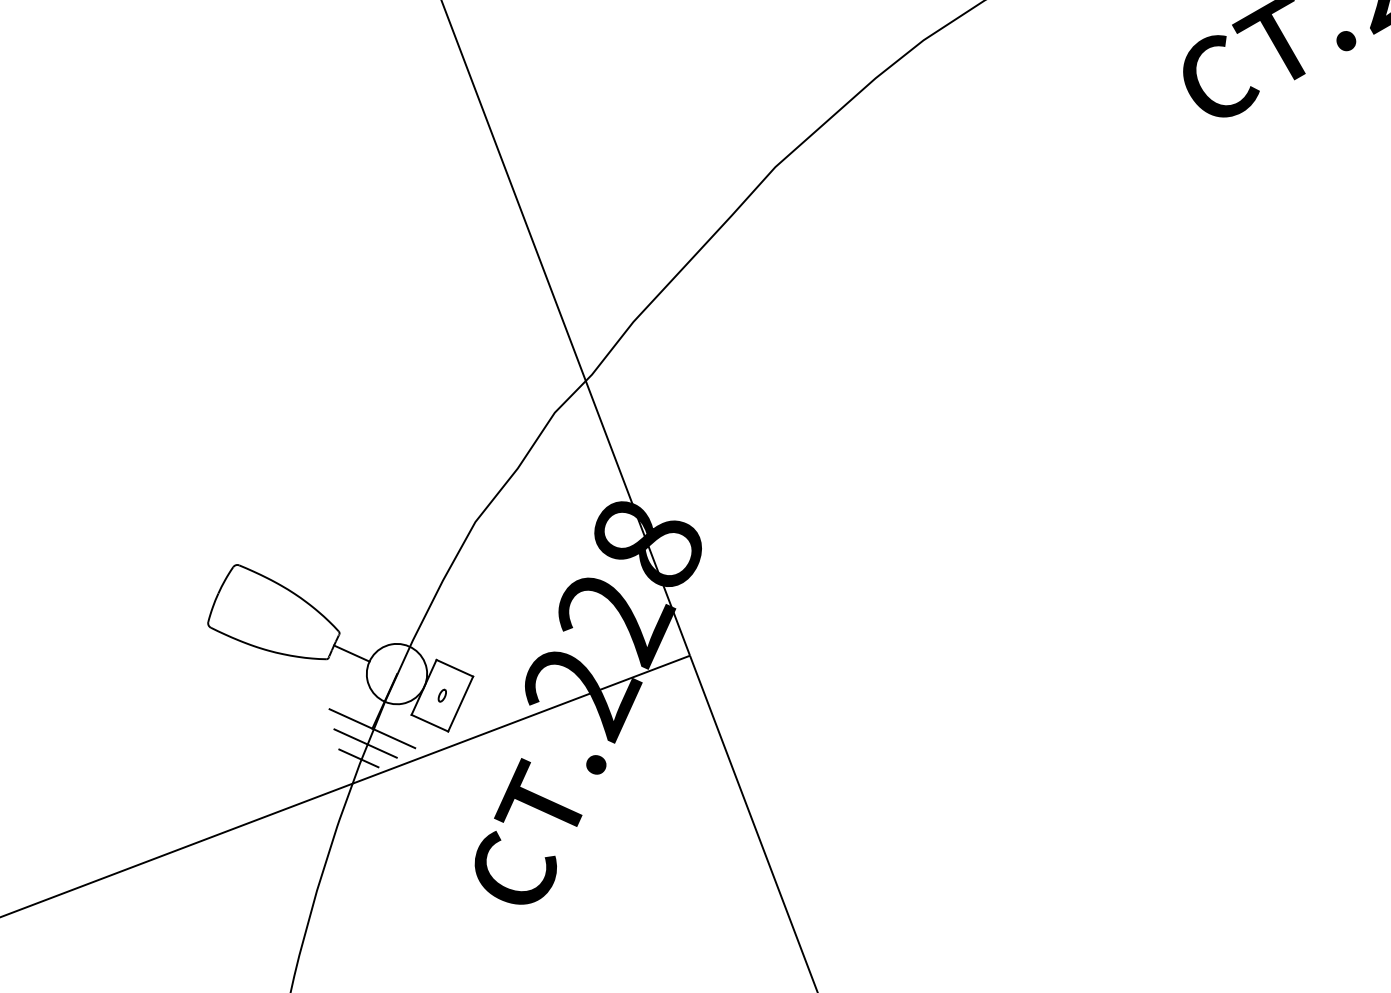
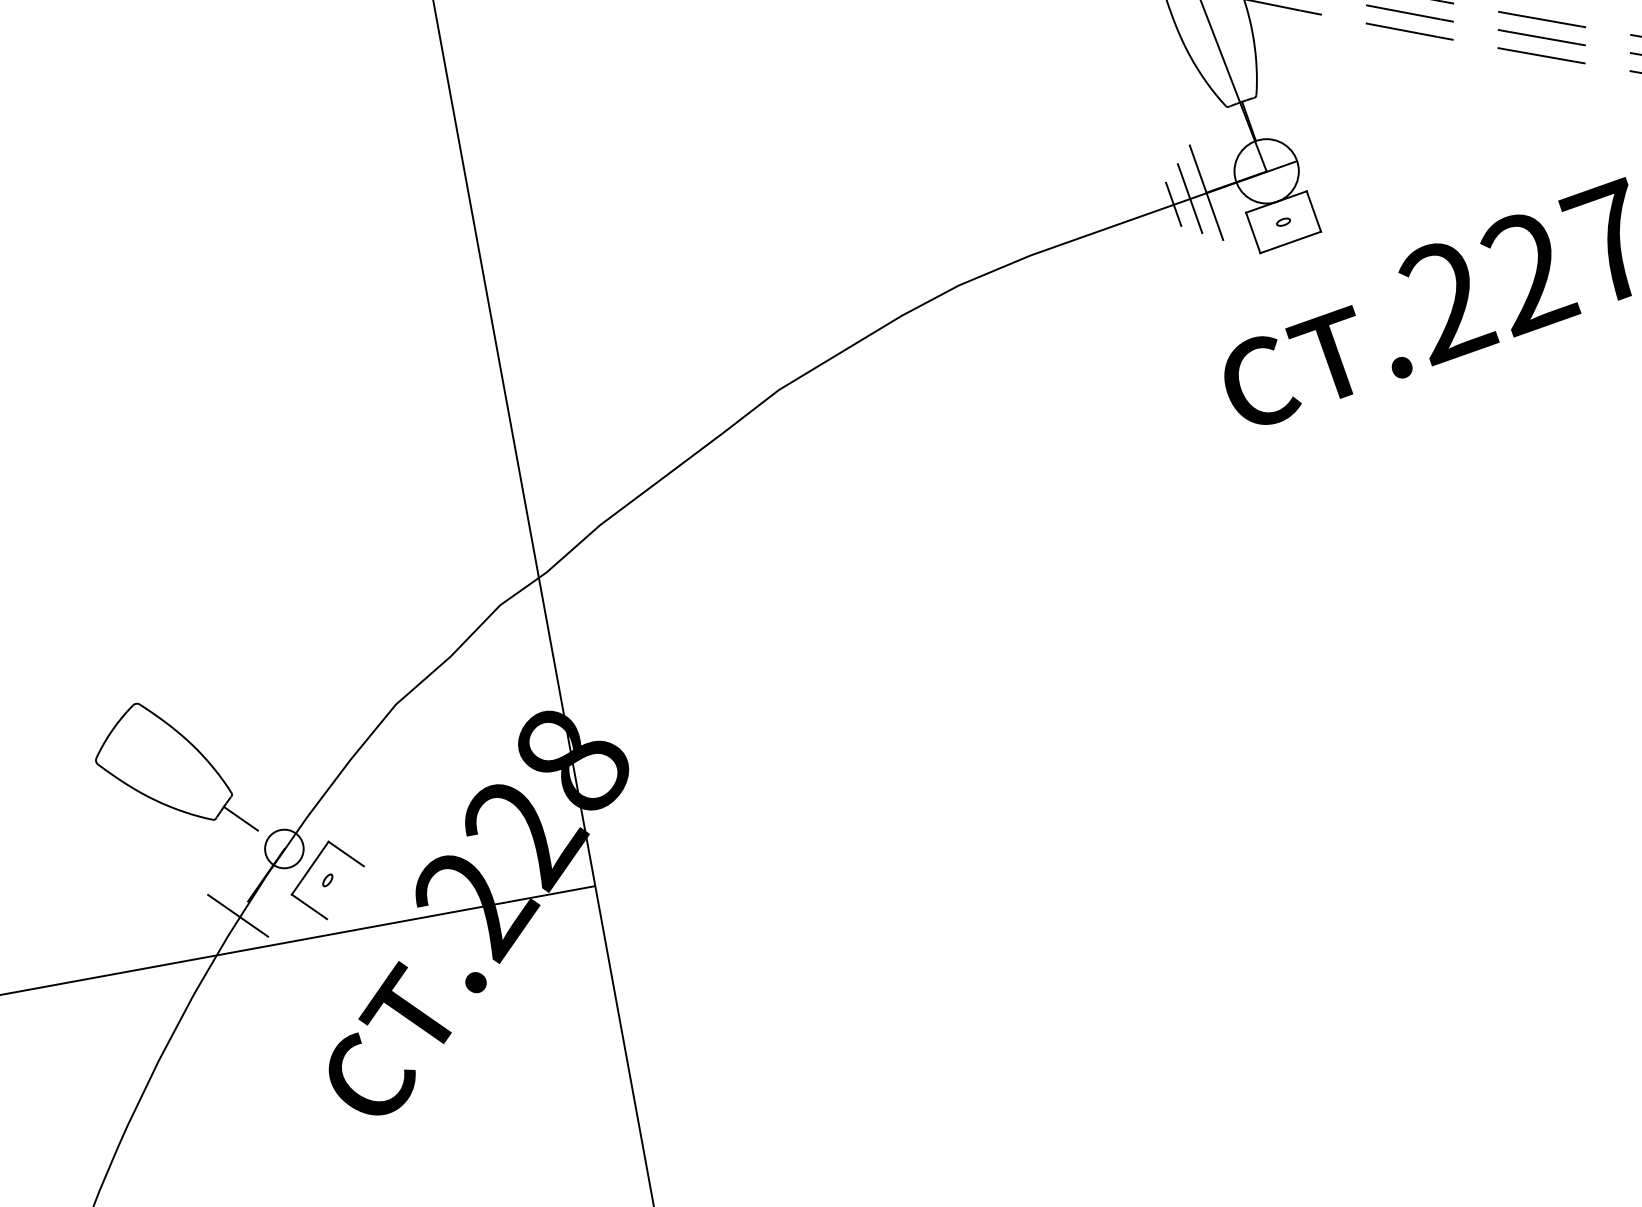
circle: (397, 673) -> (284, 848), size x0.6
line: (460, 703) -> (345, 892), removed
line: (371, 728) -> (247, 901), removed
line: (358, 758) -> (227, 930), removed

